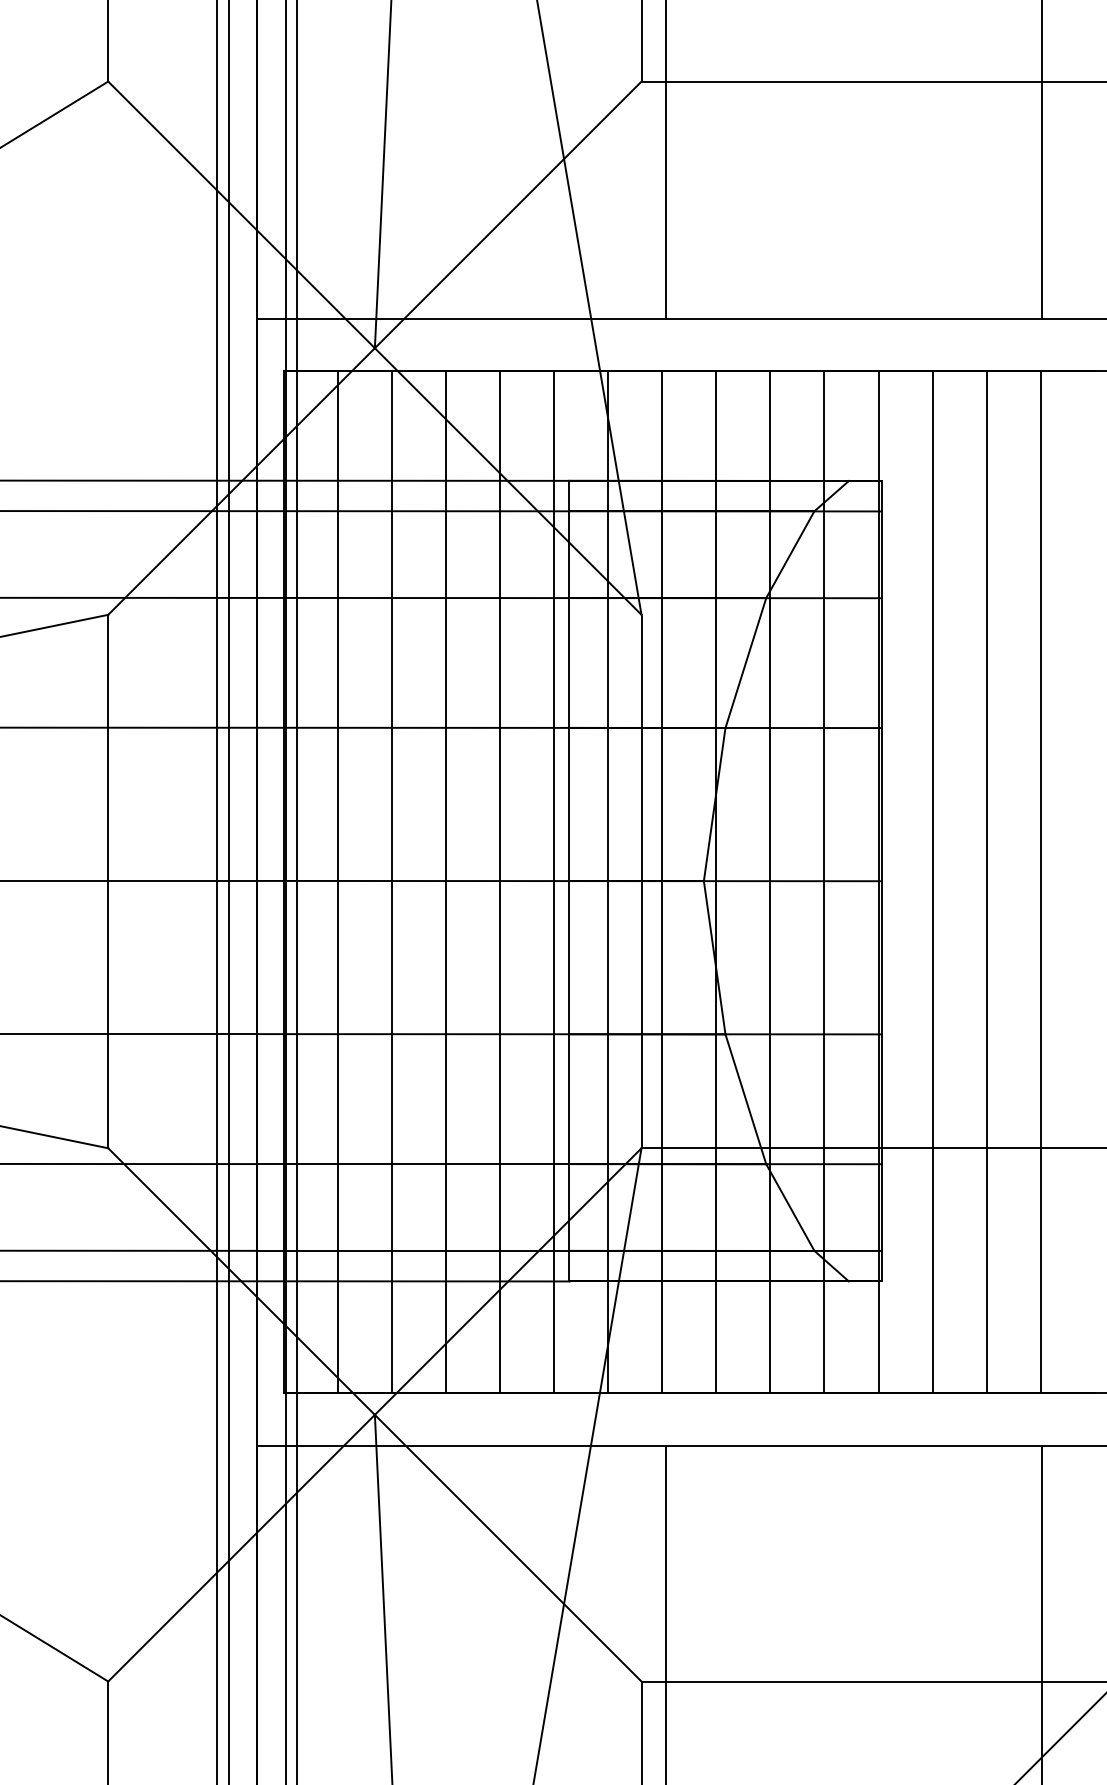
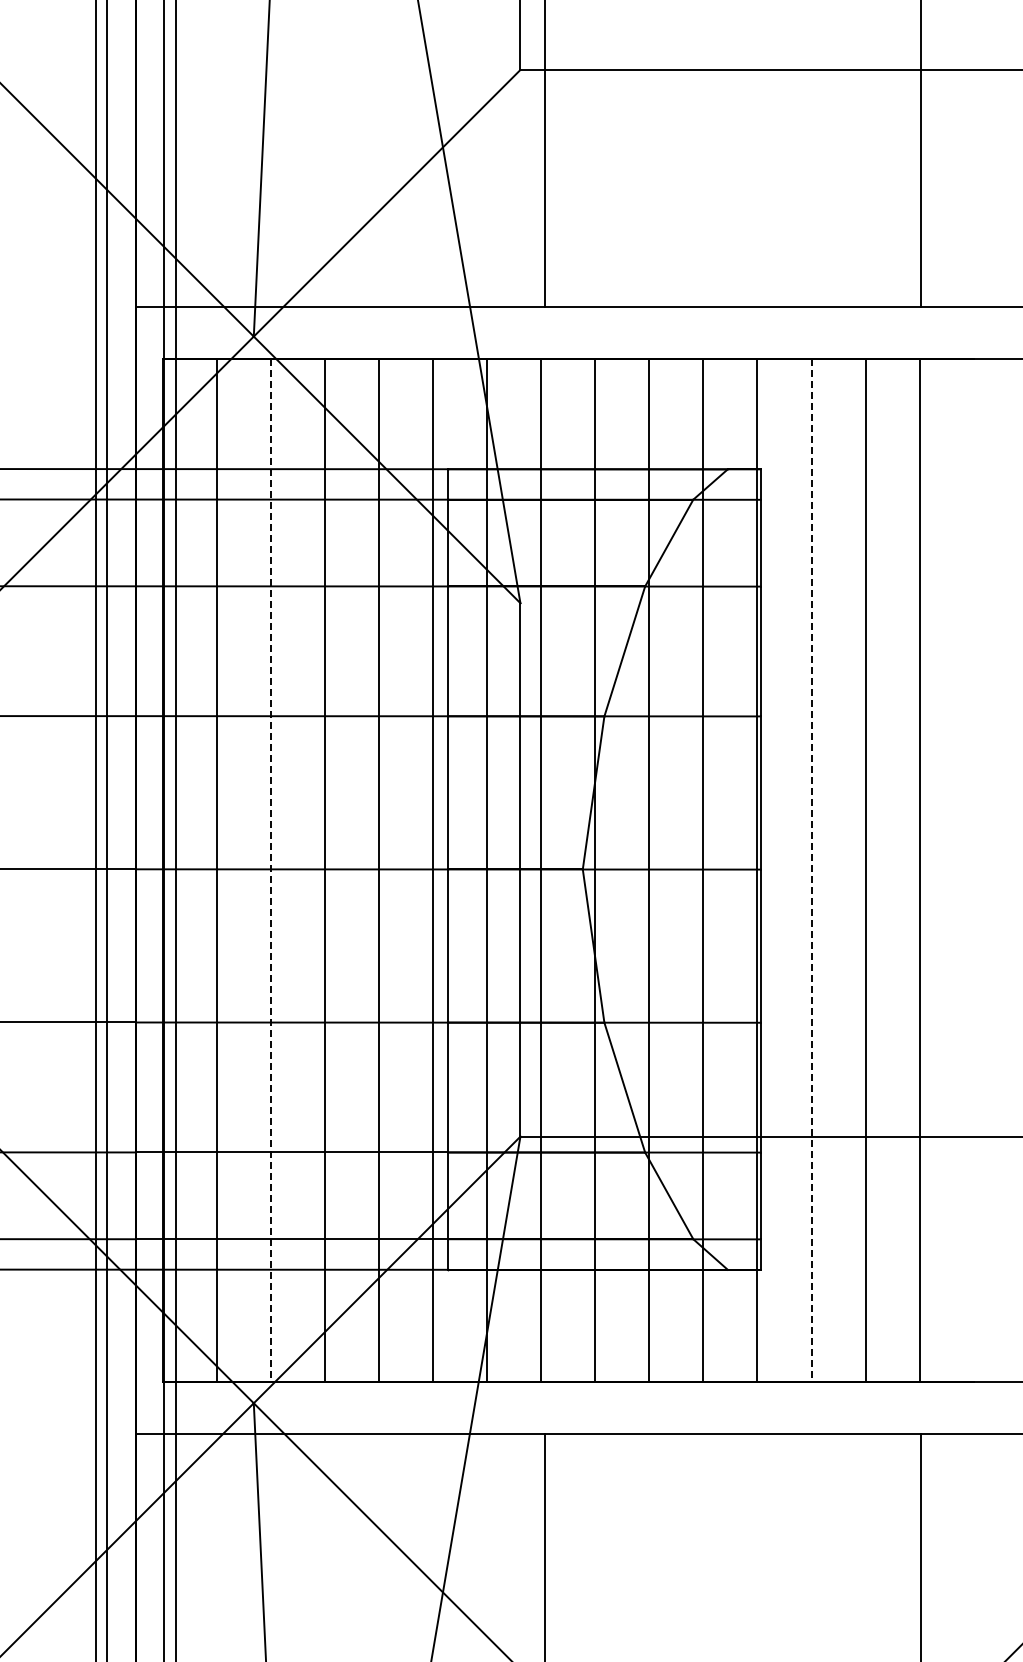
line: (392, 882) -> (271, 870), solid -> dashed
line: (932, 882) -> (811, 870), solid -> dashed

